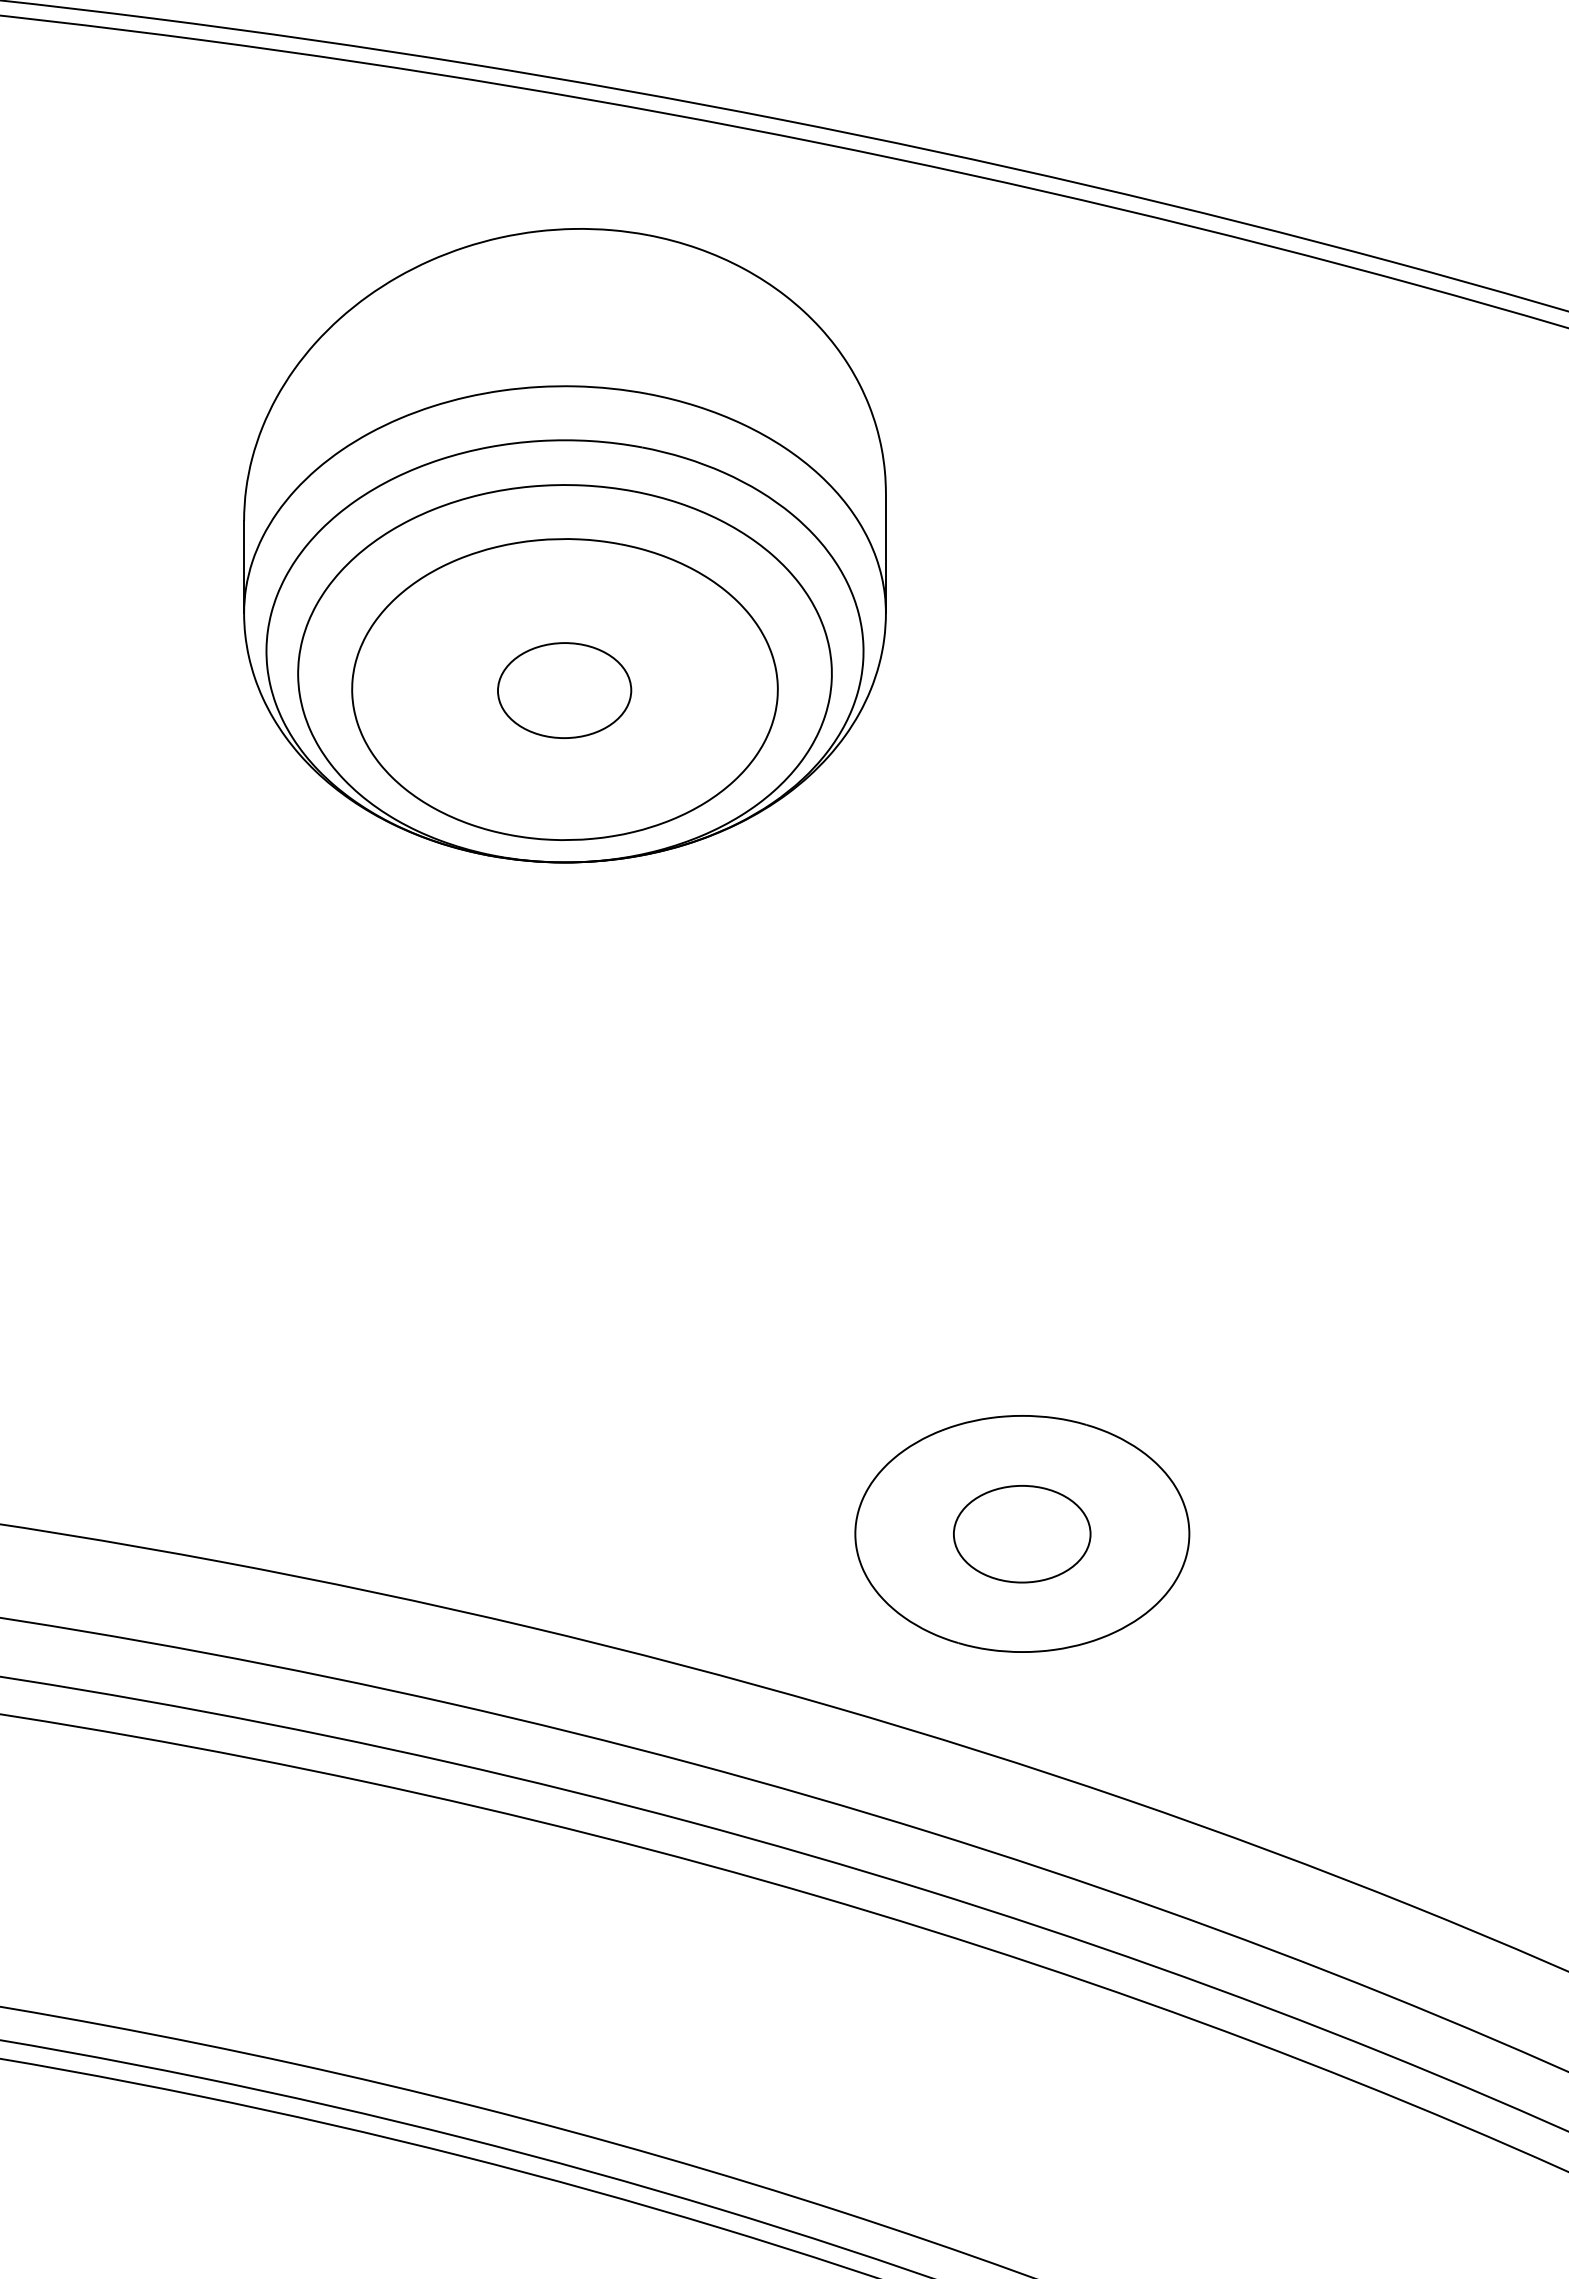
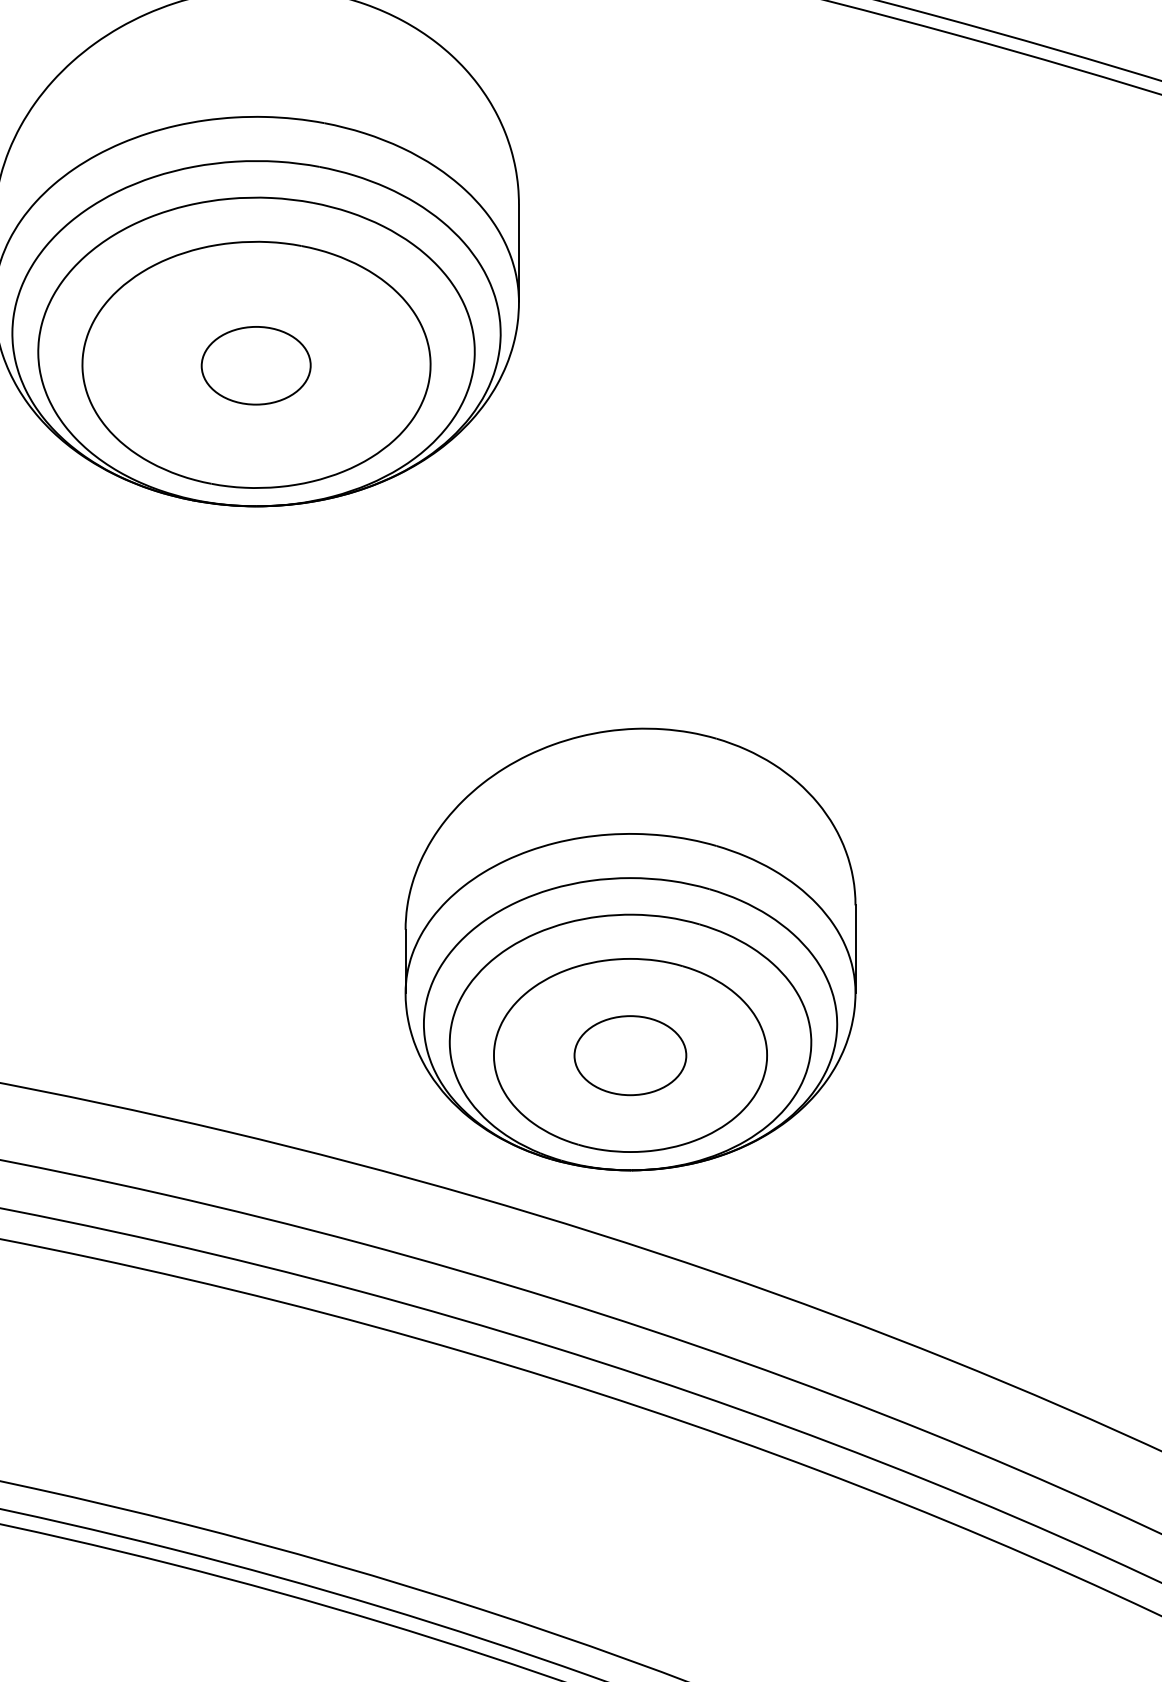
part: (1022, 1404) -> (630, 949), added

